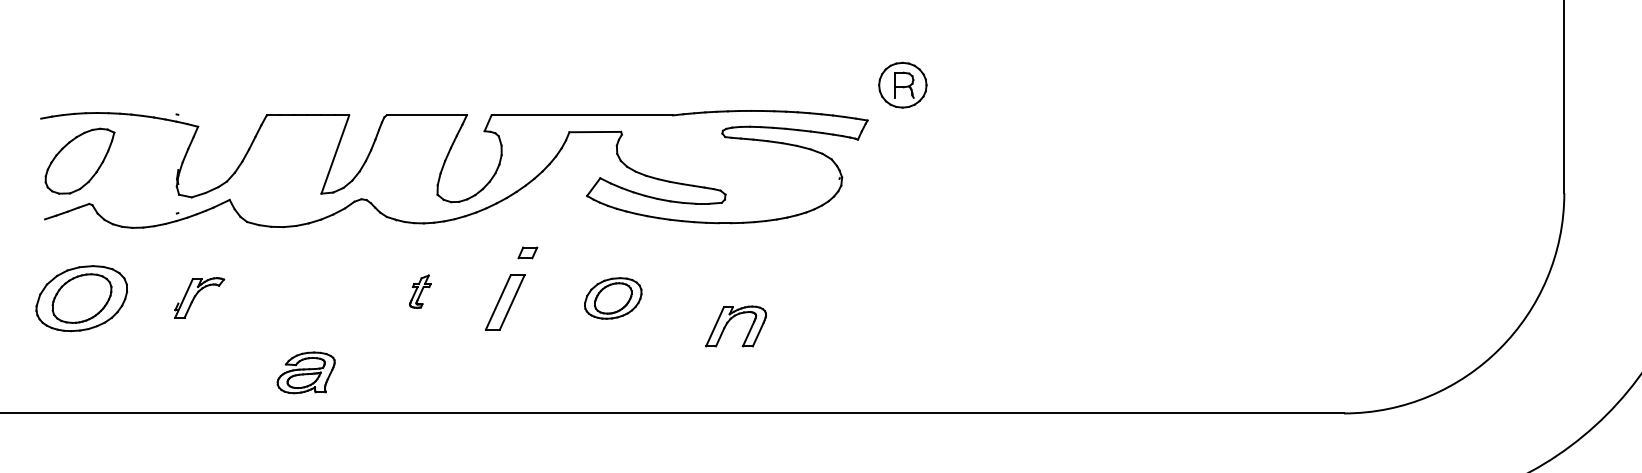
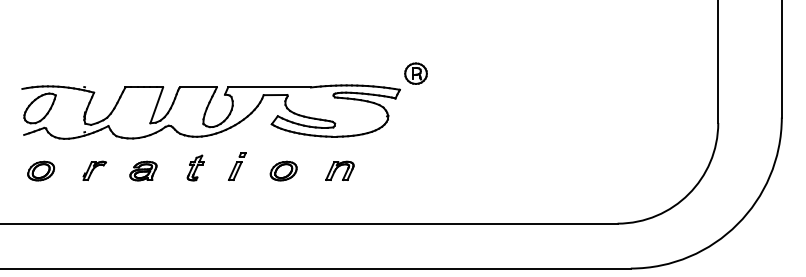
part: (512, 288) -> (237, 166), size x0.71
part: (420, 290) -> (195, 167), size x1.67
part: (83, 297) -> (41, 170), size x0.62
part: (735, 325) -> (339, 170), moved
part: (306, 371) -> (143, 170), moved

